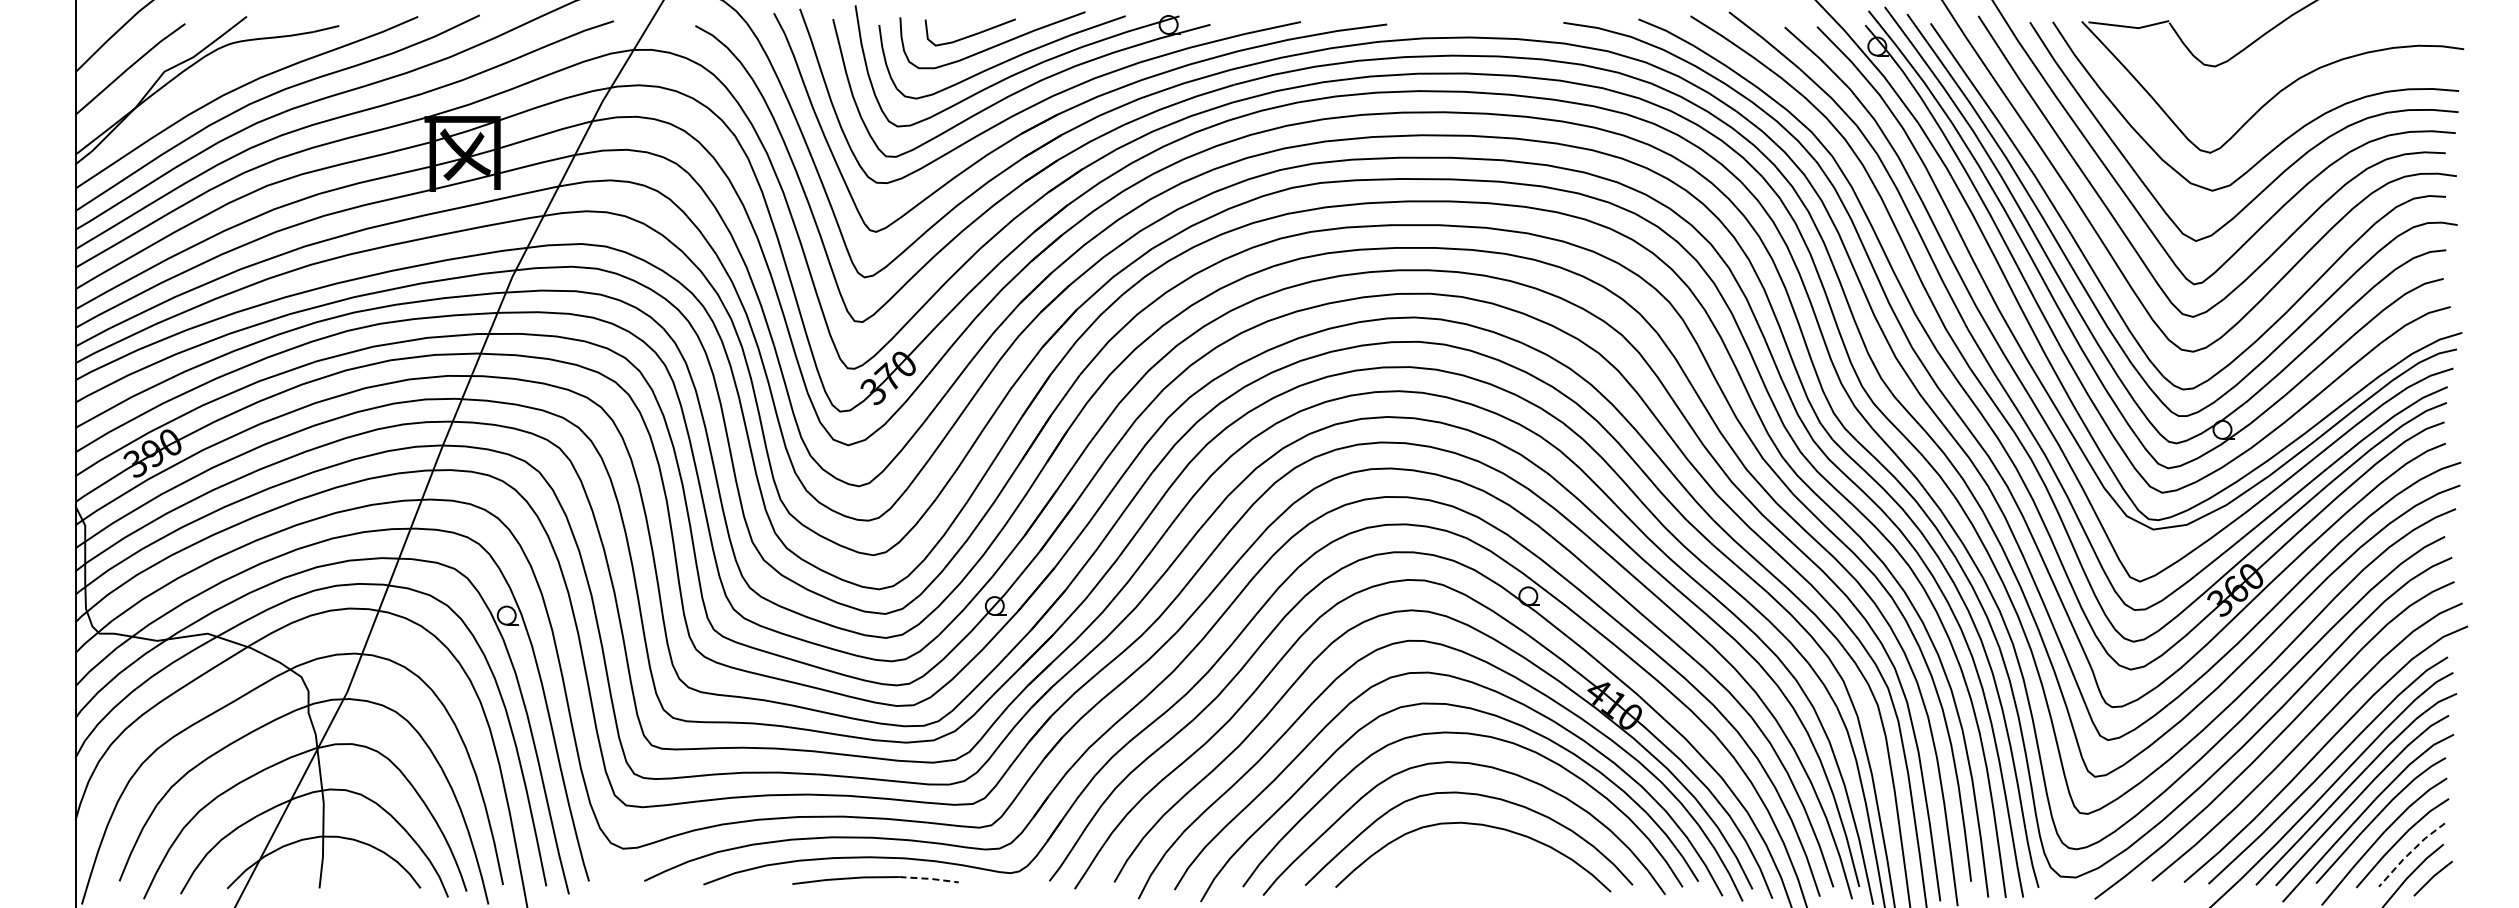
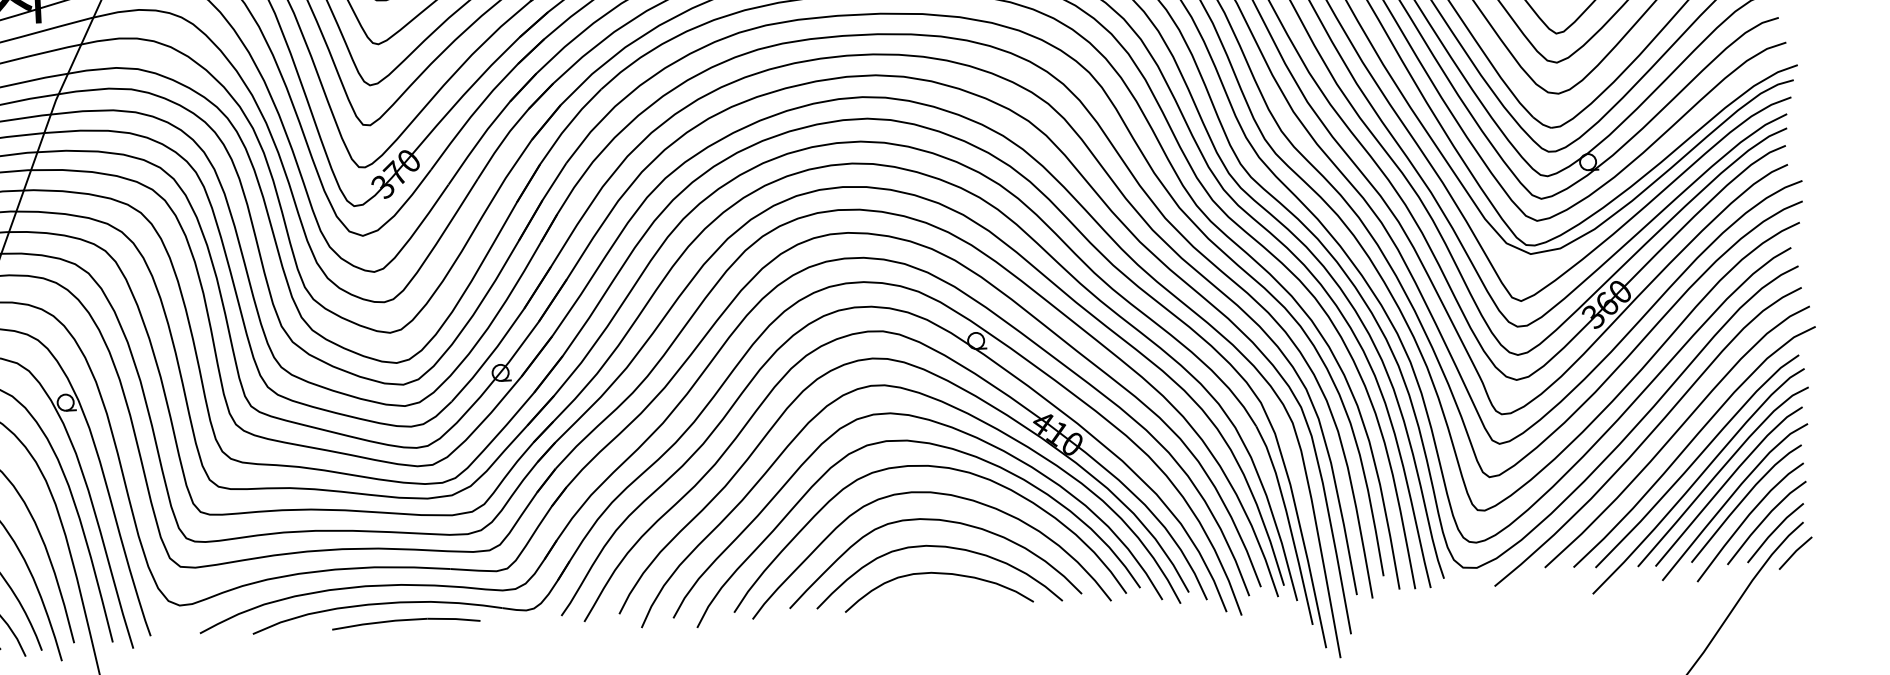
line: (2409, 853) -> (1773, 531), dashed -> solid
curve: (1474, 855) -> (939, 574), added
line: (930, 878) -> (455, 618), dashed -> solid

